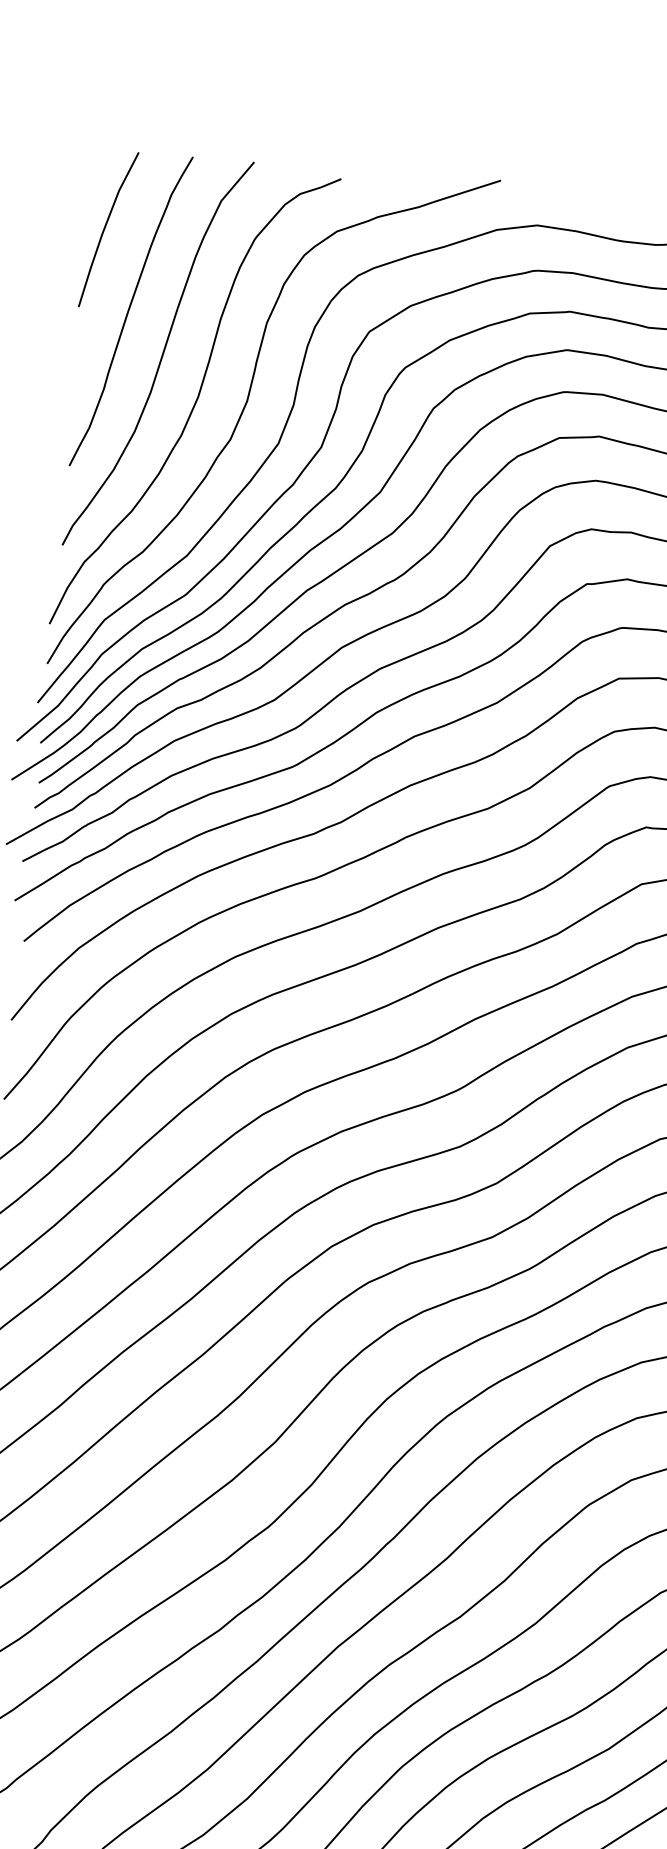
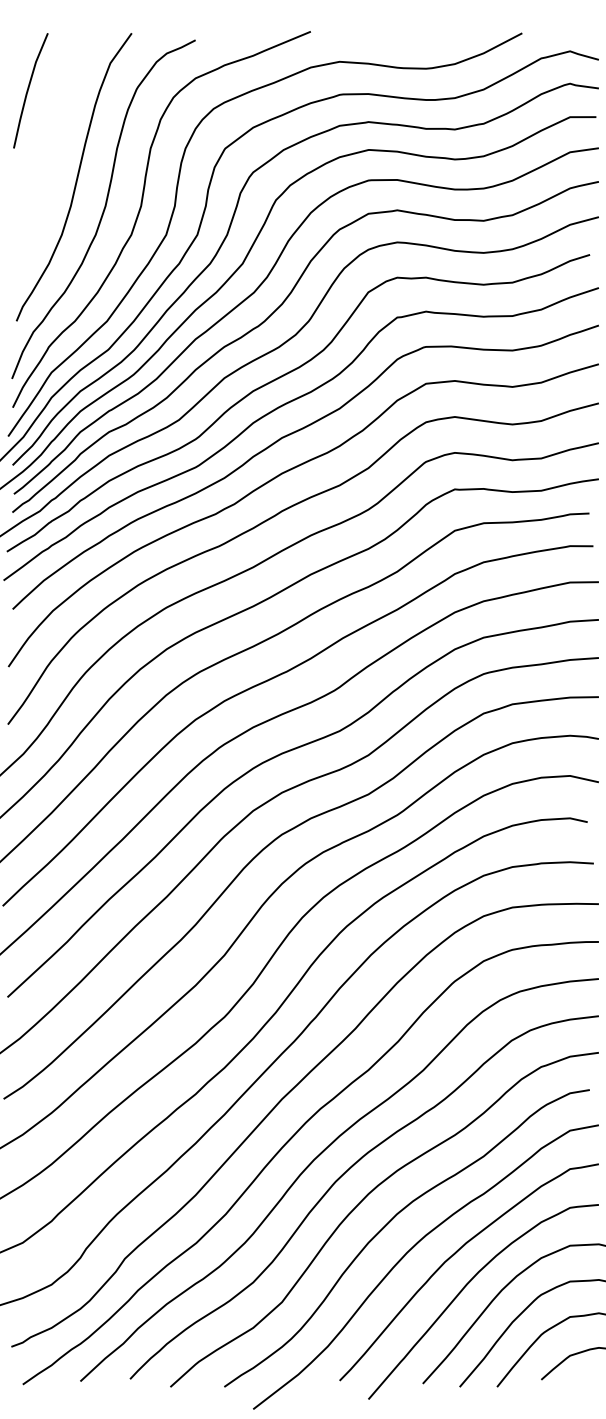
curve: (130, 310) -> (51, 147), removed

